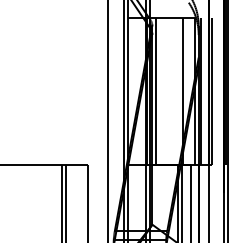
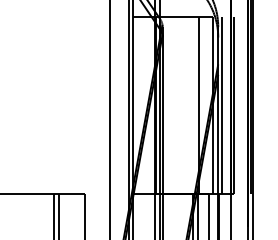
line: (155, 91) -> (166, 105), removed

